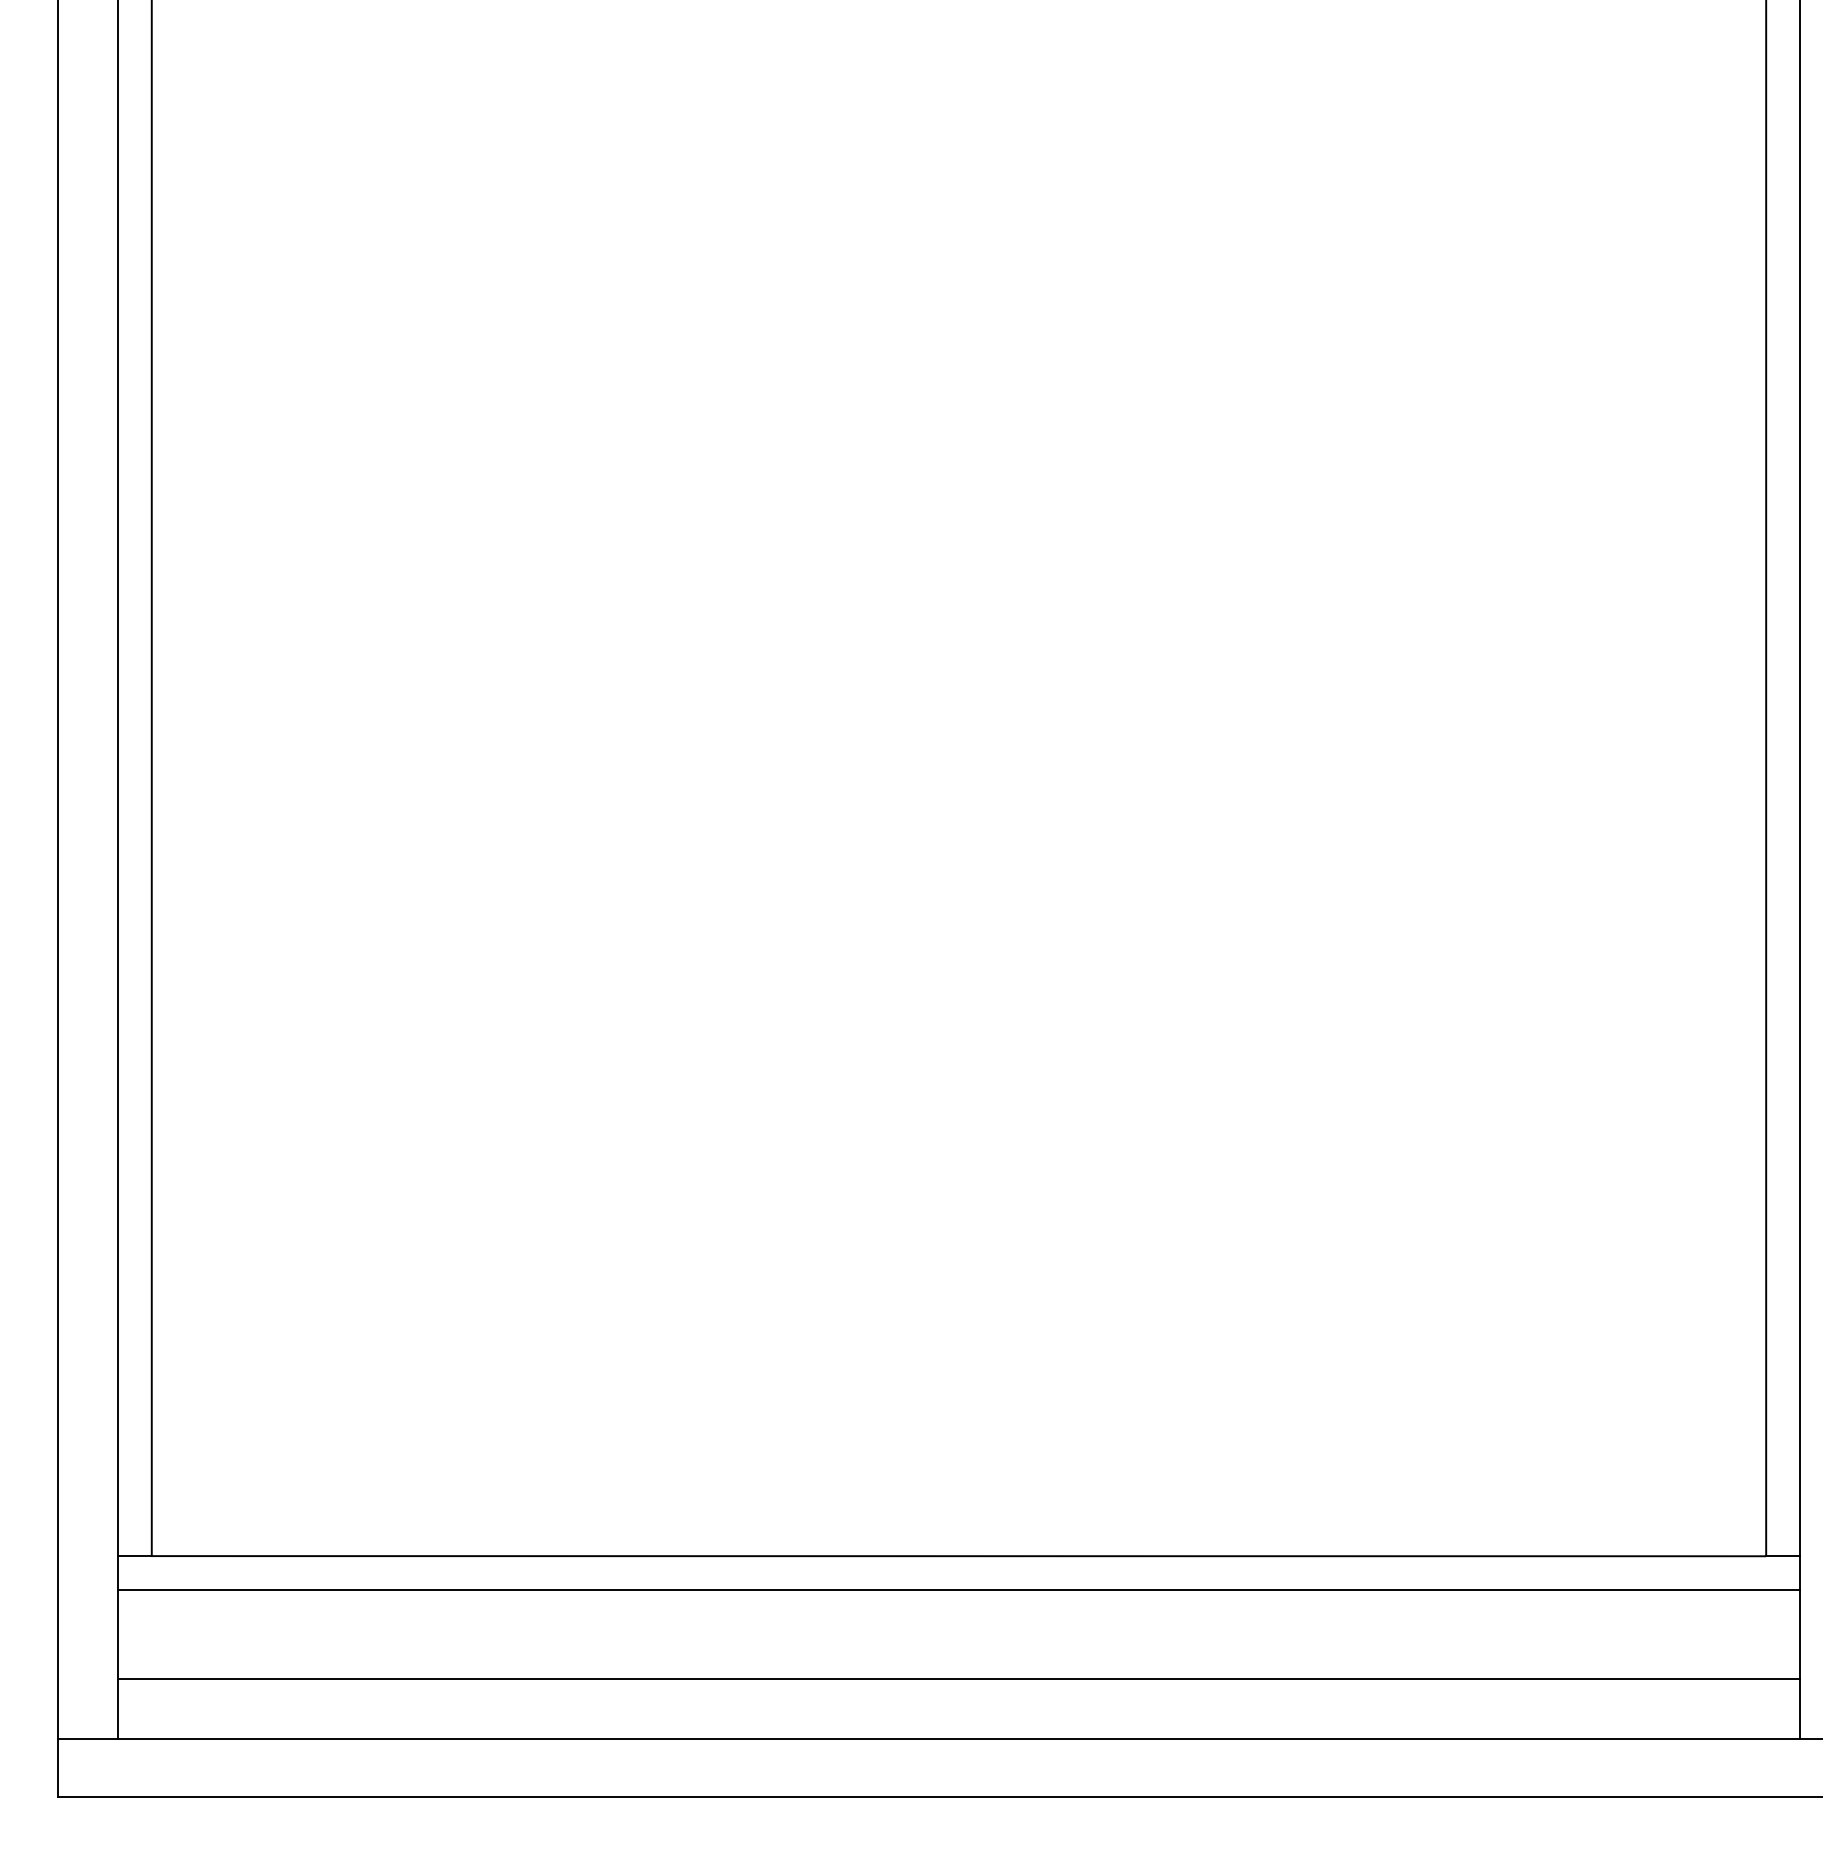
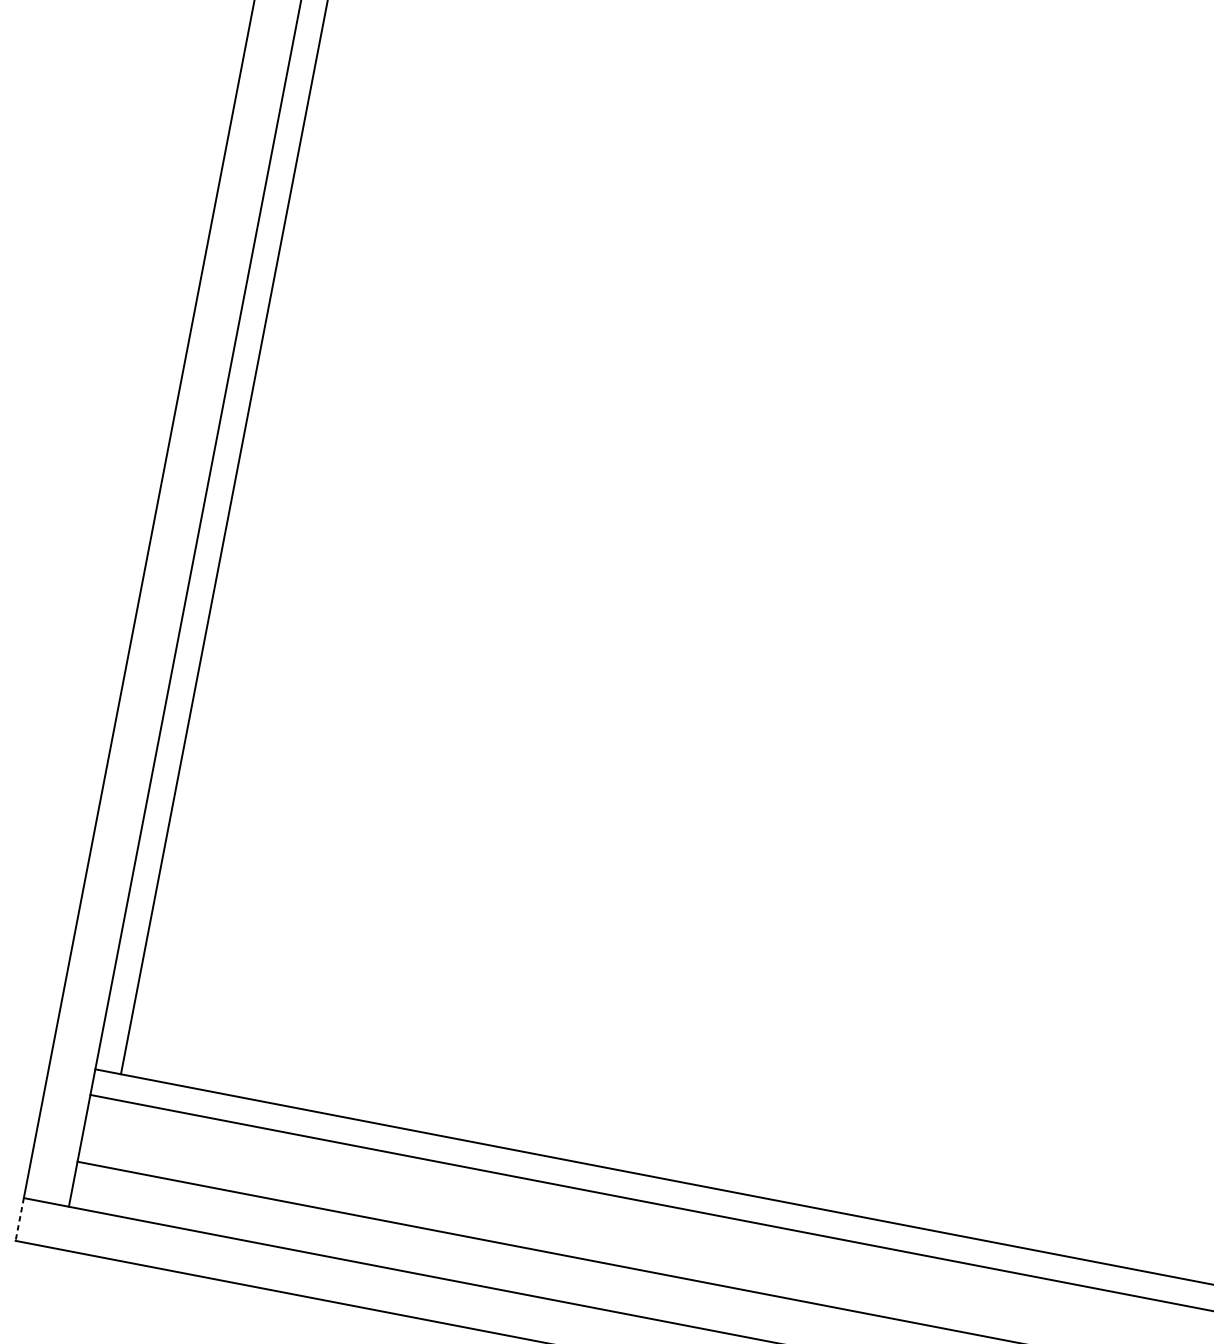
line: (57, 1768) -> (19, 1219), solid -> dashed

